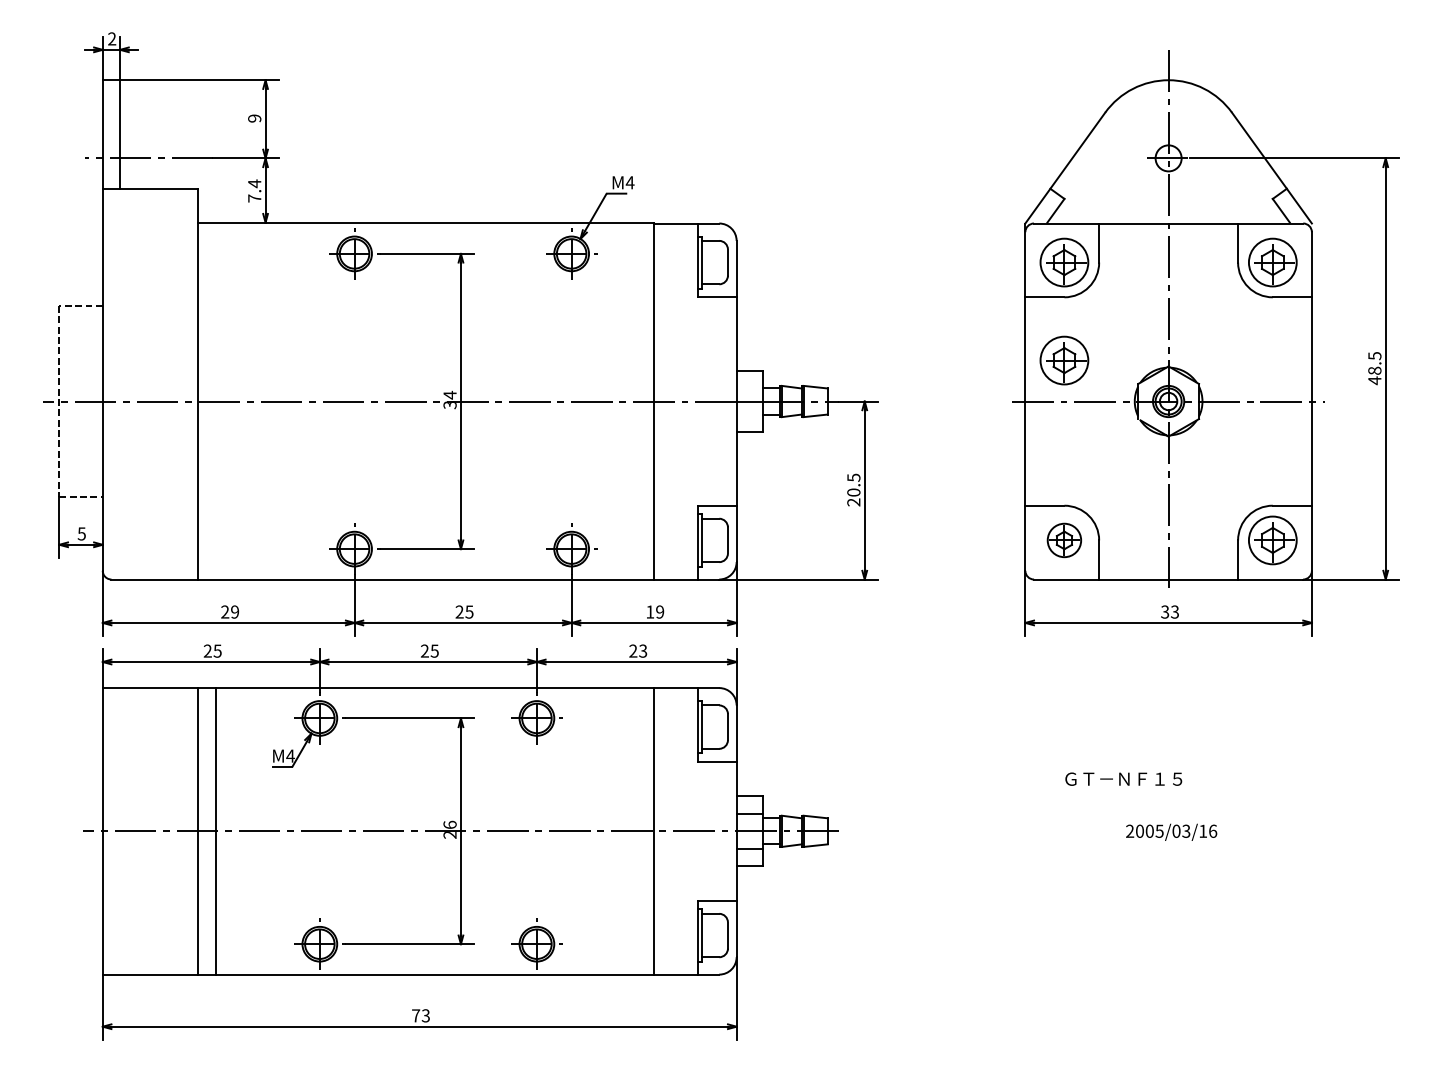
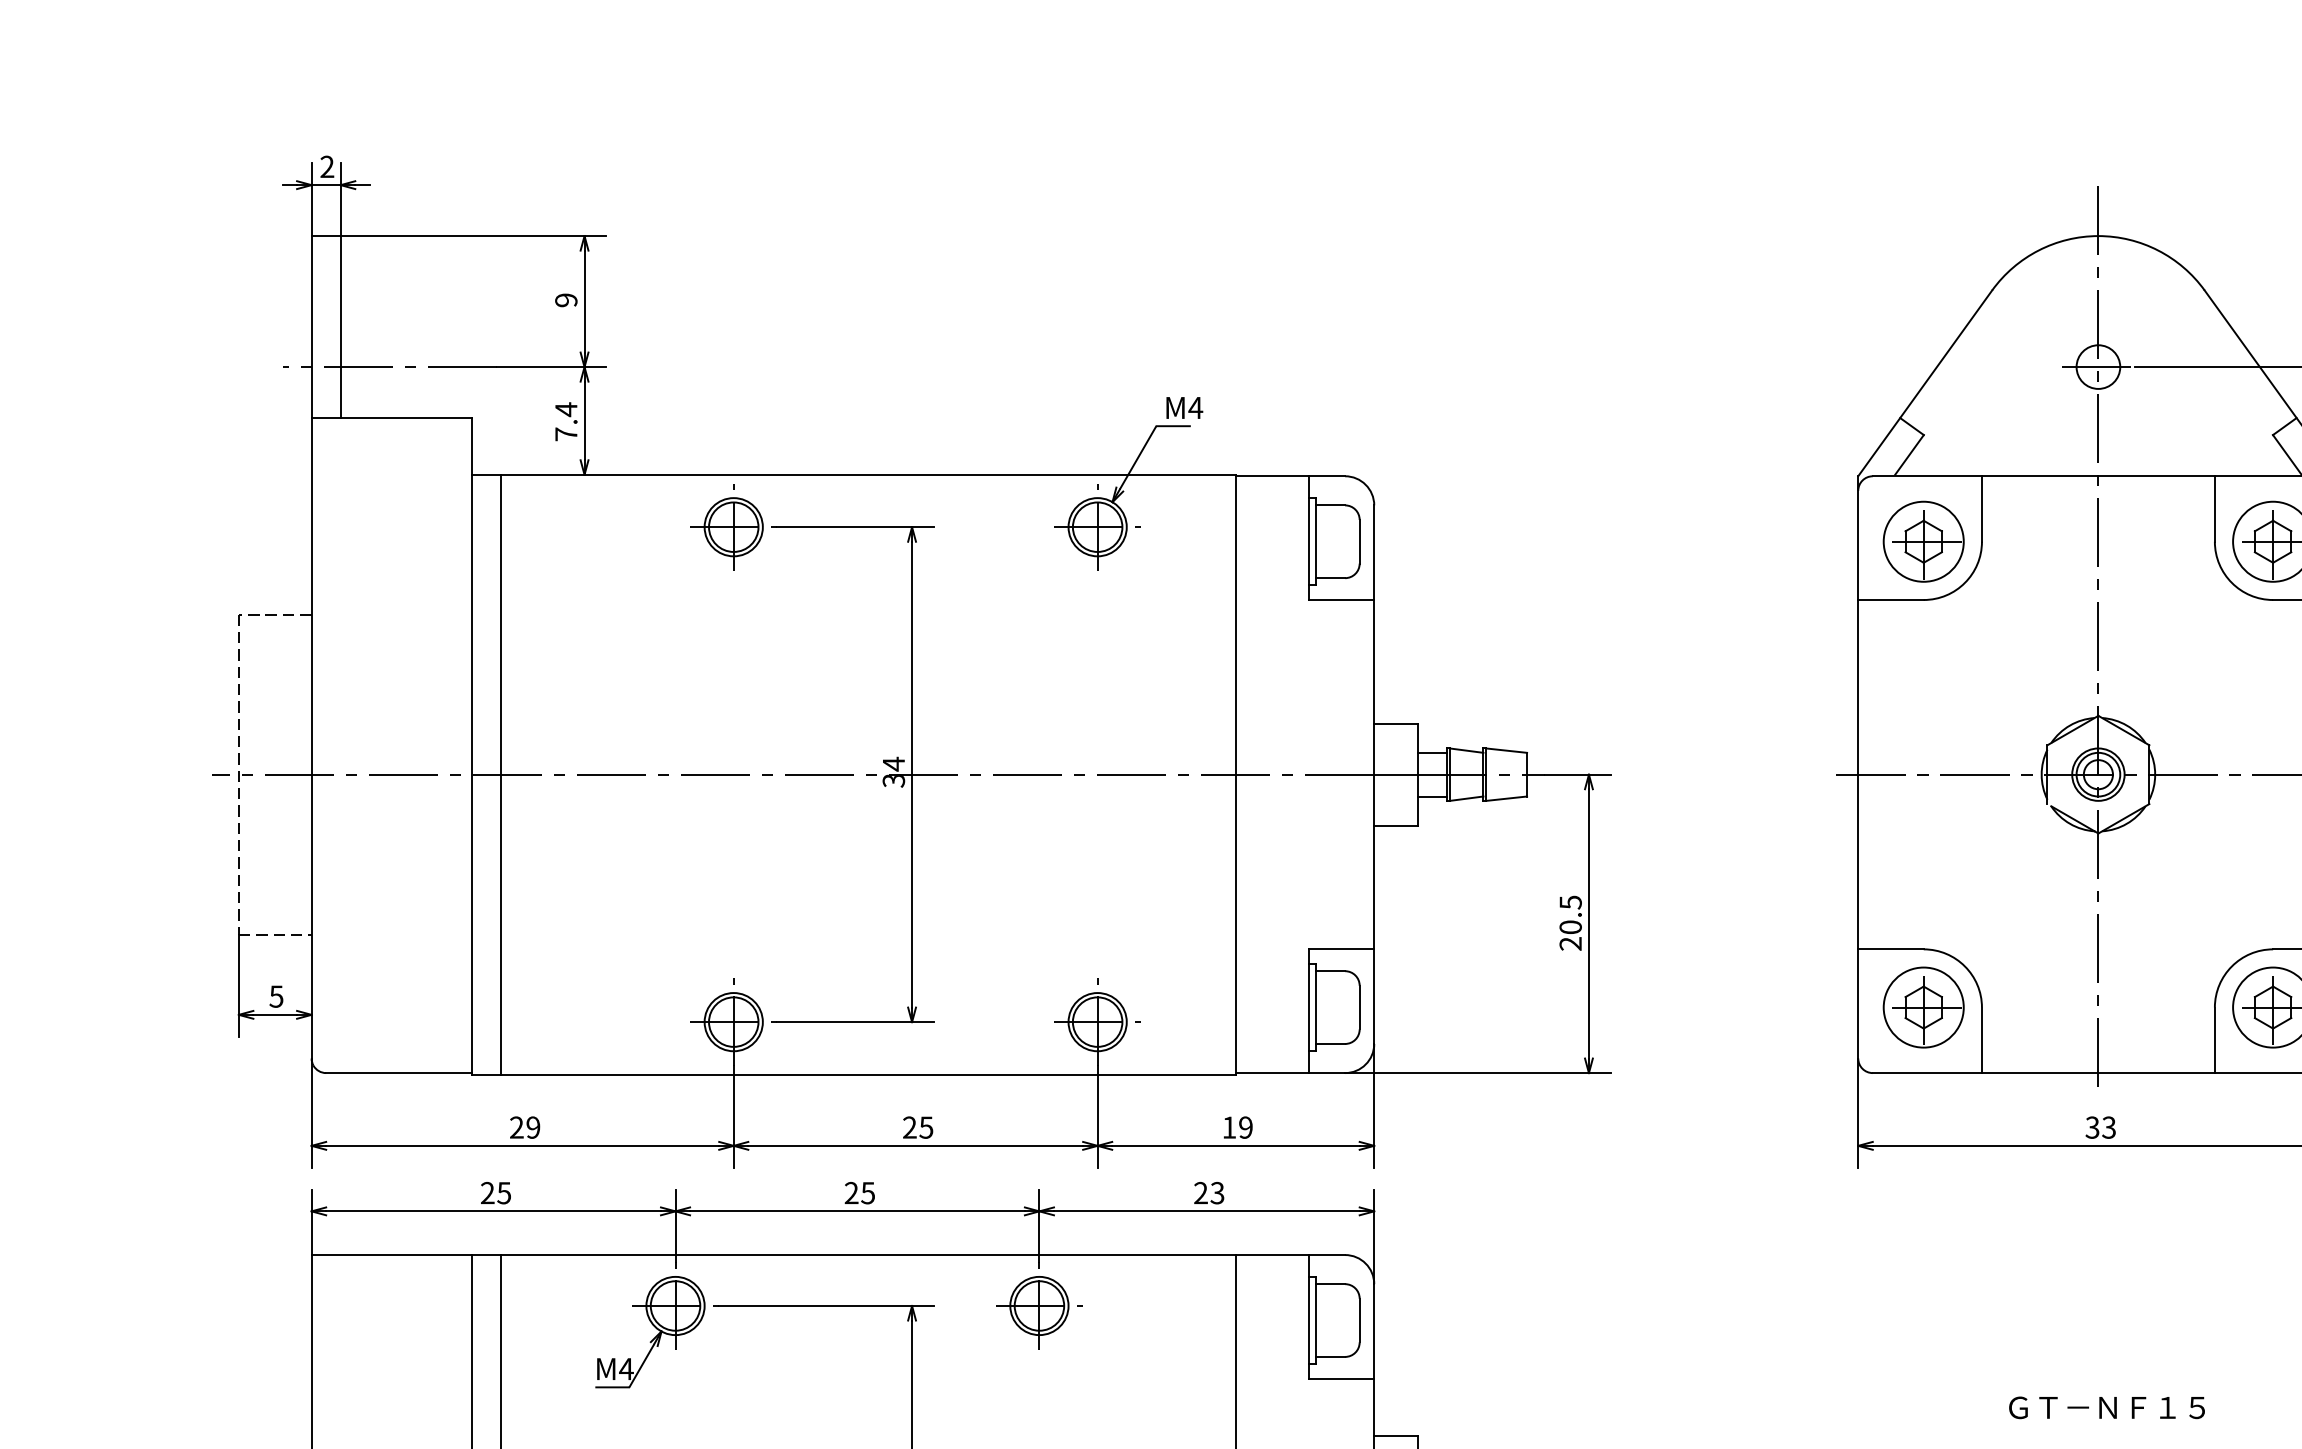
part: (1064, 360) -> (1923, 705), removed
line: (215, 401) -> (500, 774), added
part: (1064, 540) -> (1923, 1007), size x1.43
text: (1123, 778) -> (2106, 1406), moved

